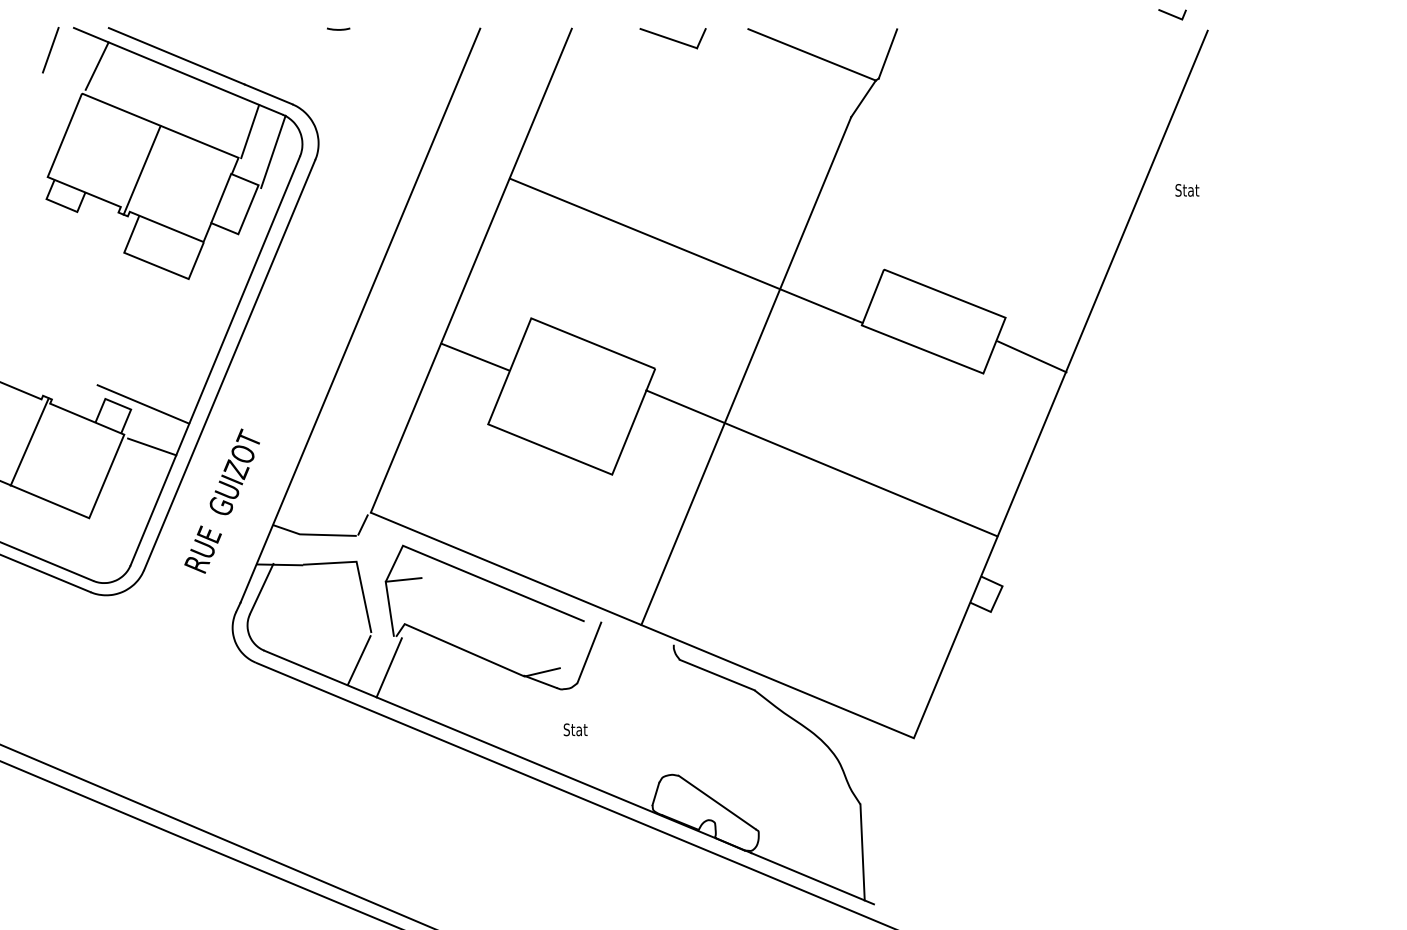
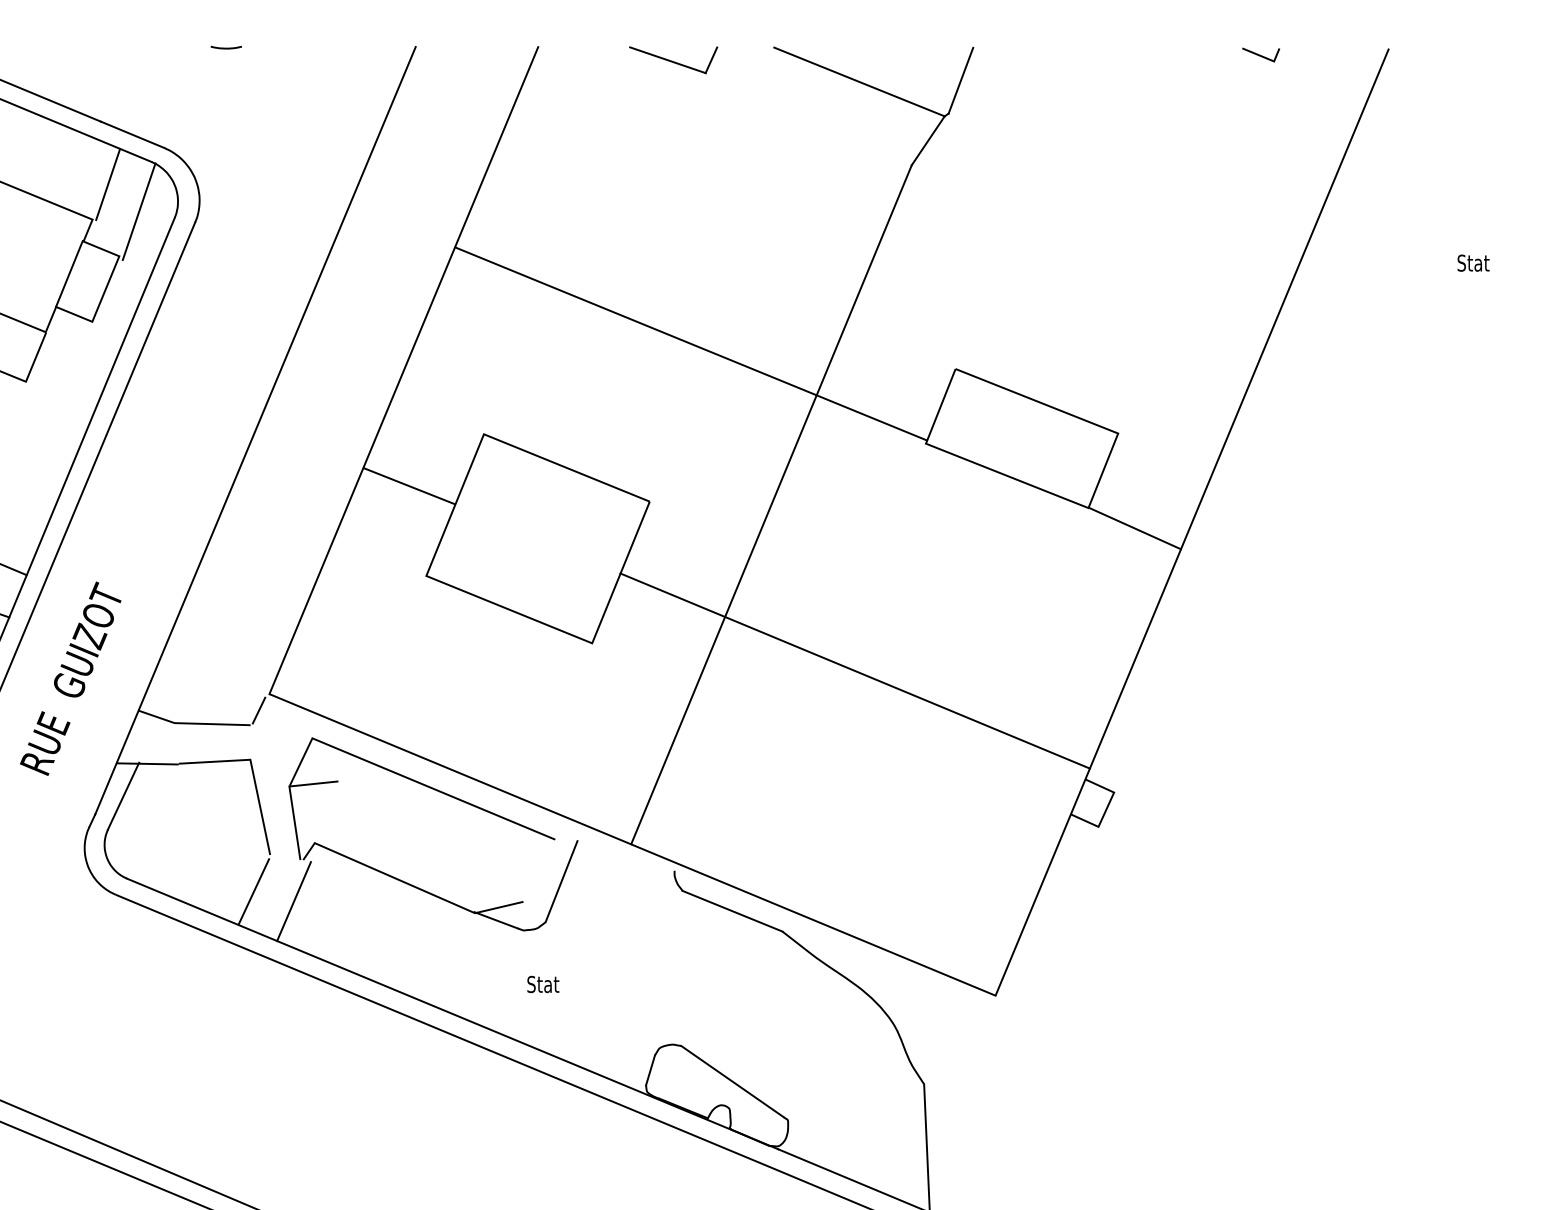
line: (1172, 14) -> (1261, 54), moved
text: (1187, 190) -> (1473, 263), moved
line: (1032, 356) -> (1135, 528), moved
line: (821, 463) -> (854, 671), moved

